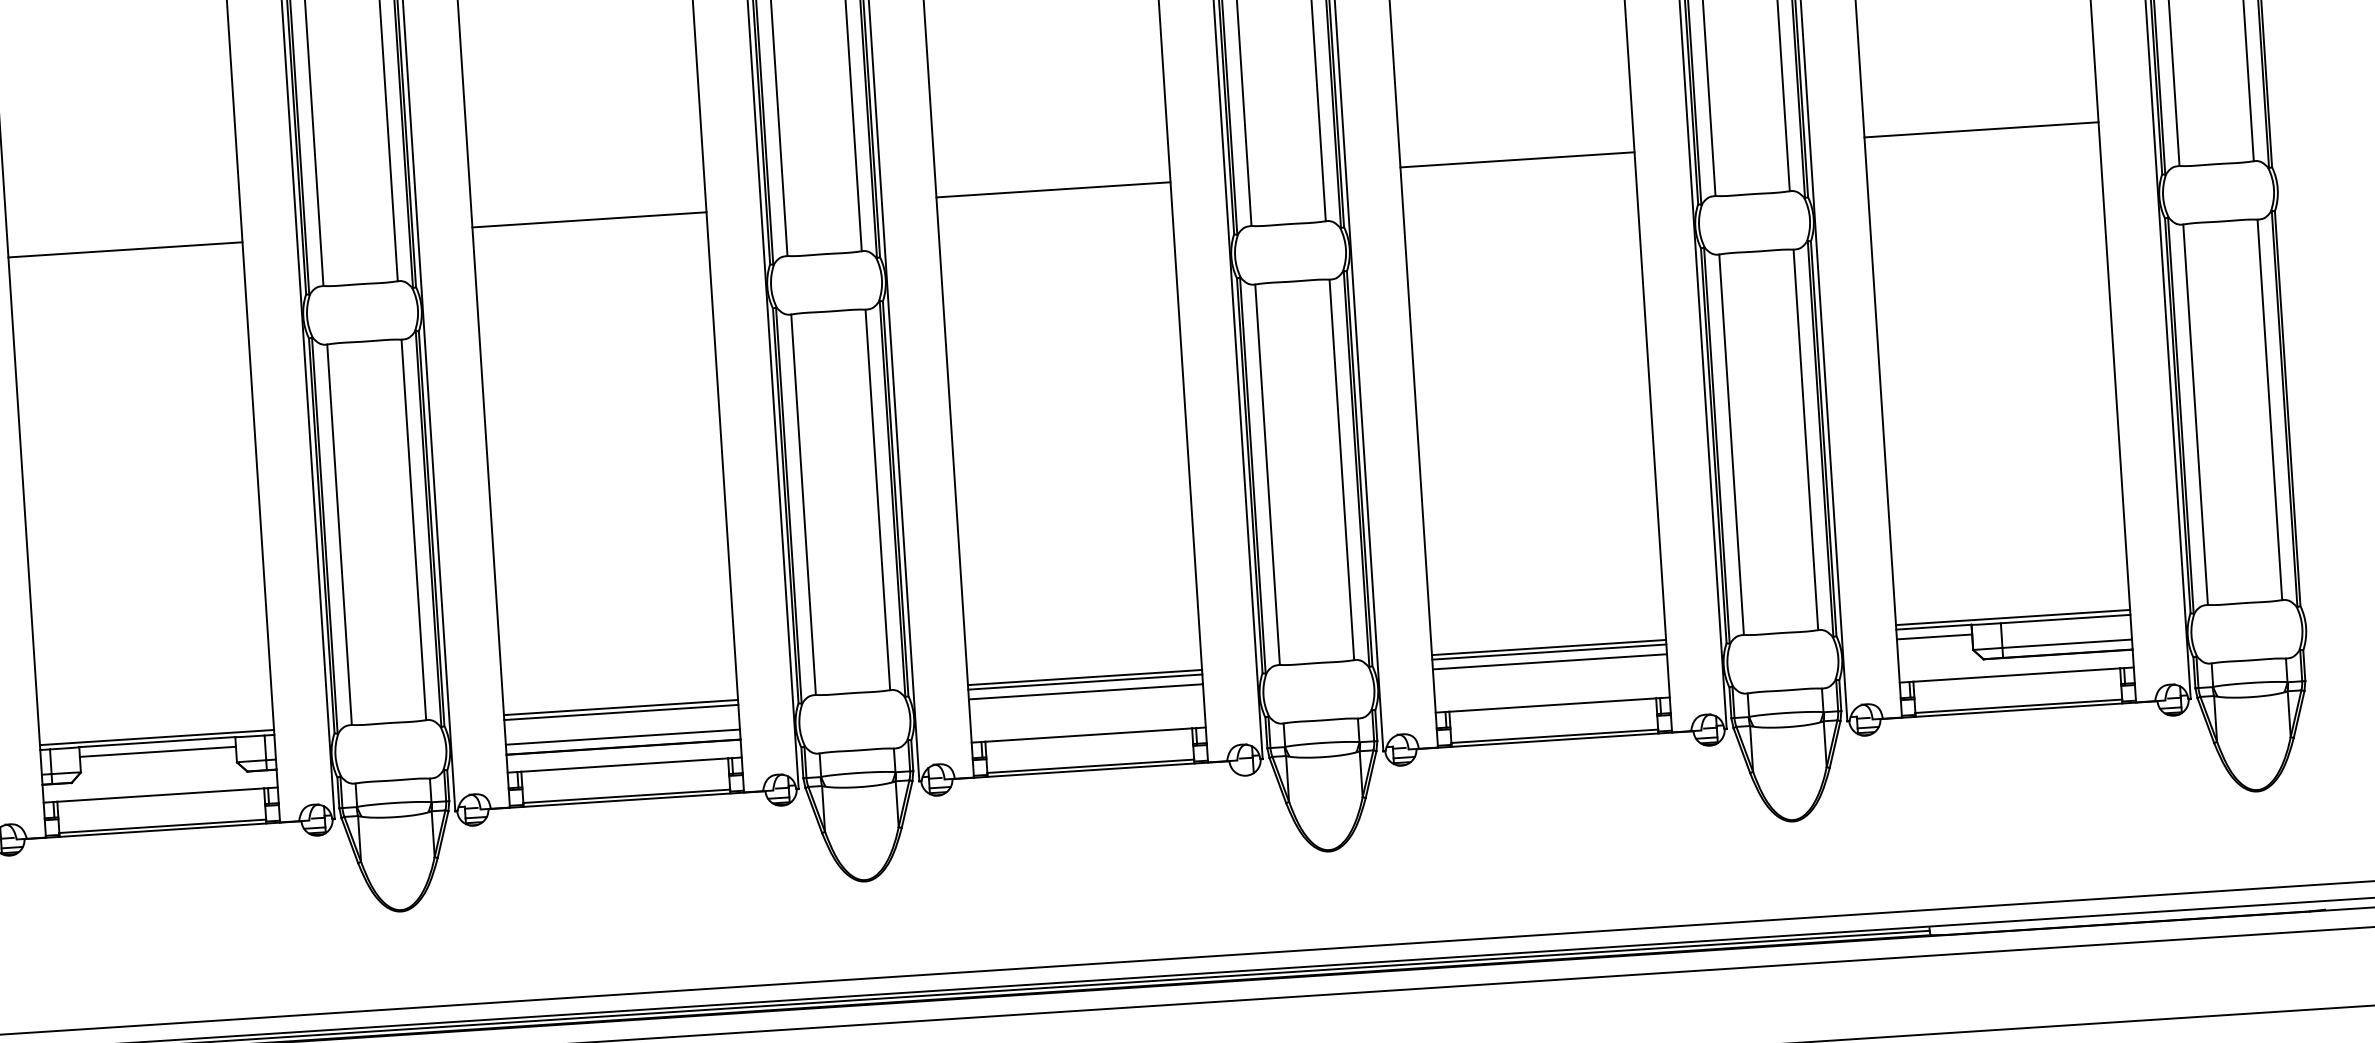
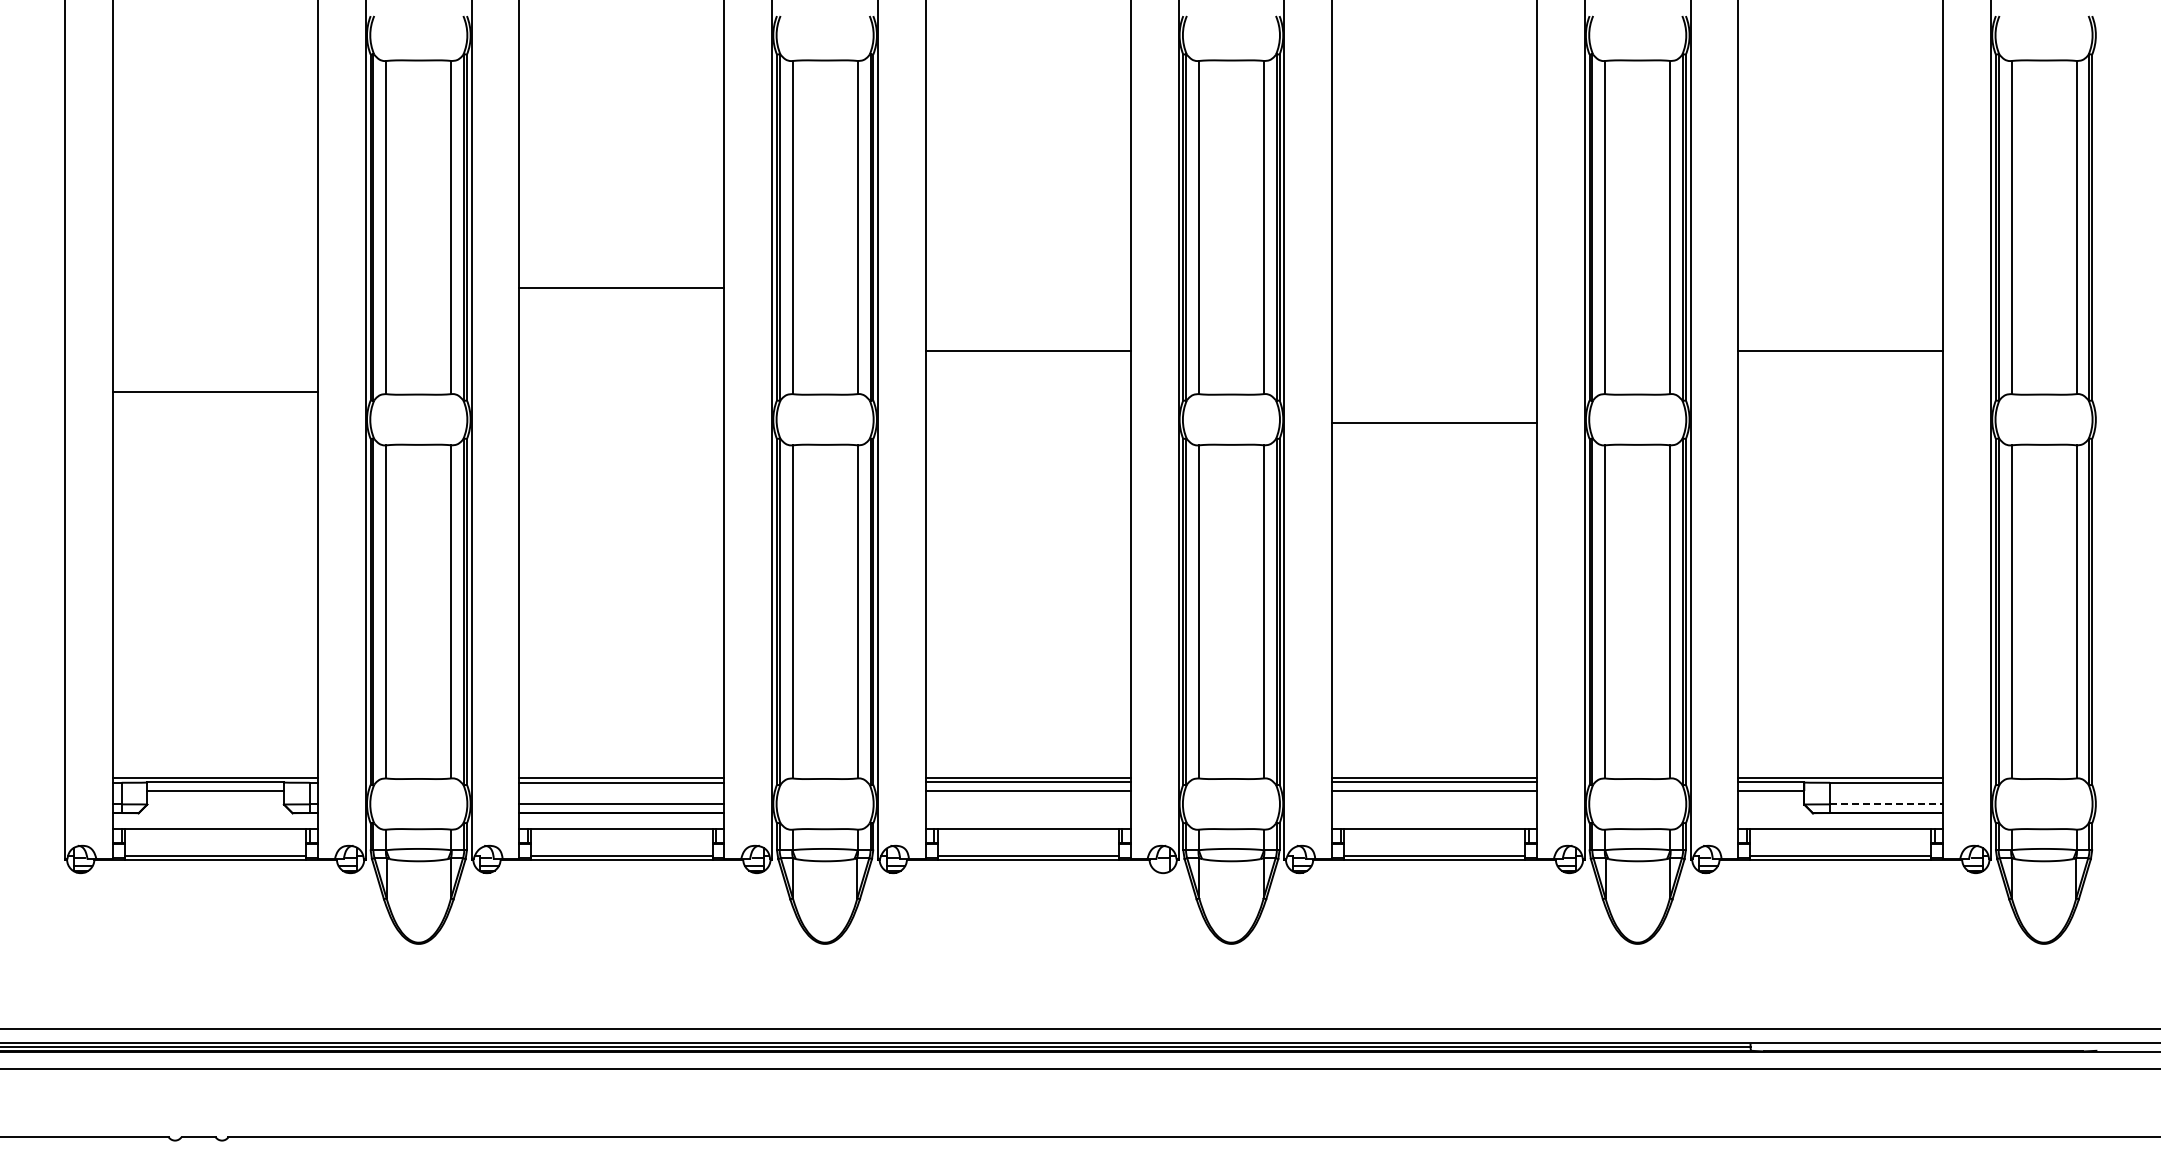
line: (1517, 159) -> (1434, 423), moved
line: (588, 219) -> (621, 288), moved
line: (125, 249) -> (215, 392), moved
line: (2067, 643) -> (1886, 804), solid -> dashed

